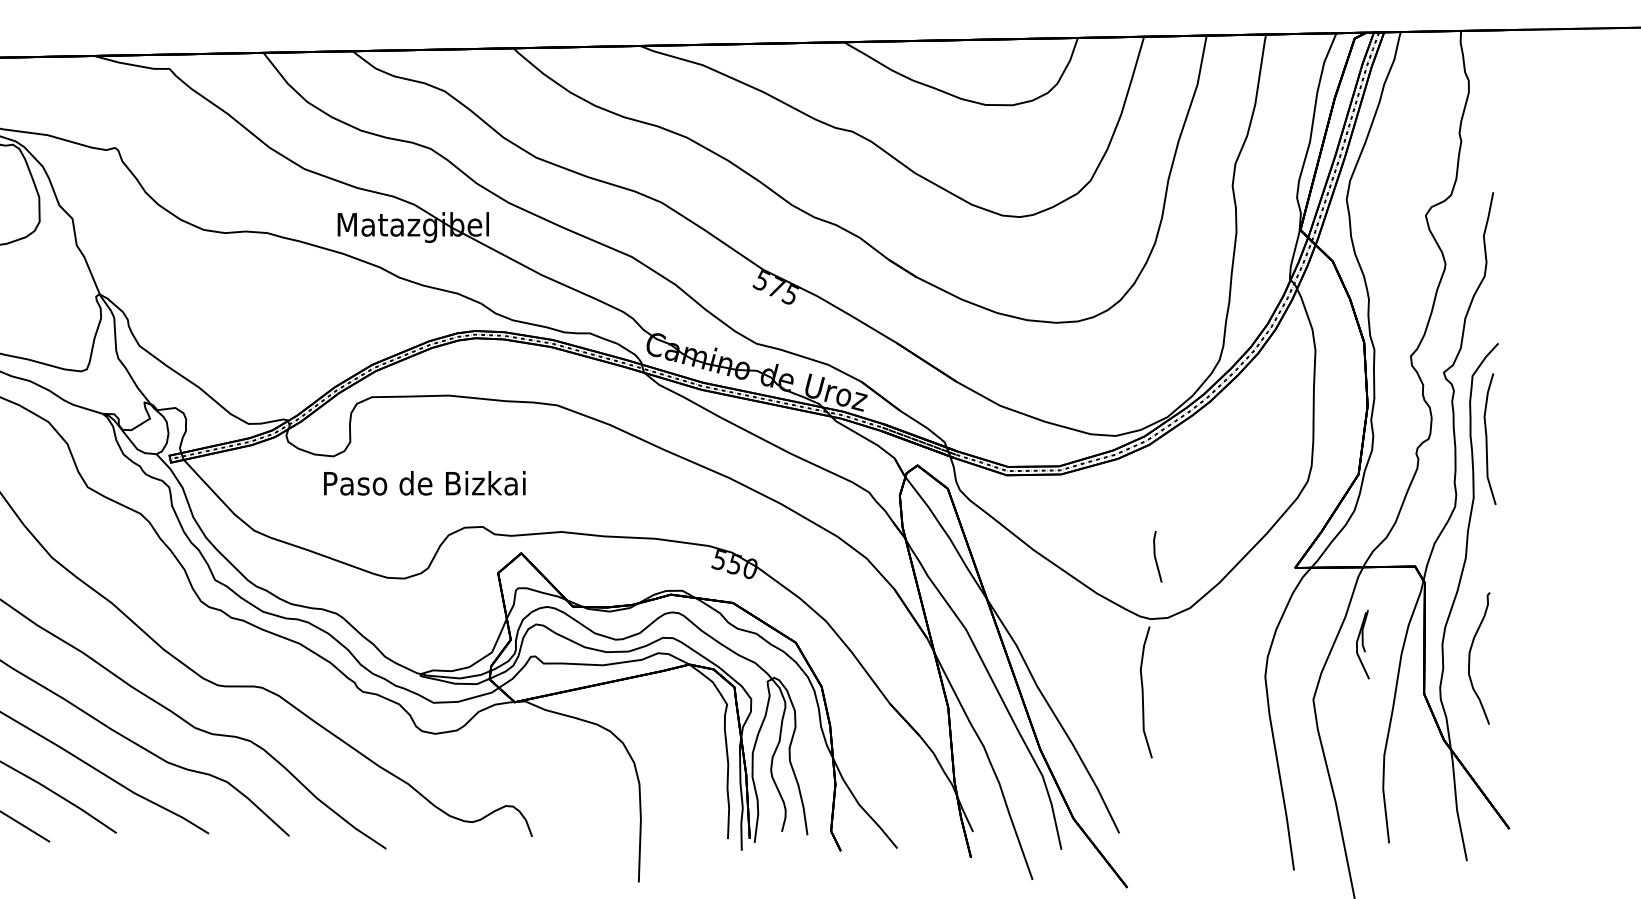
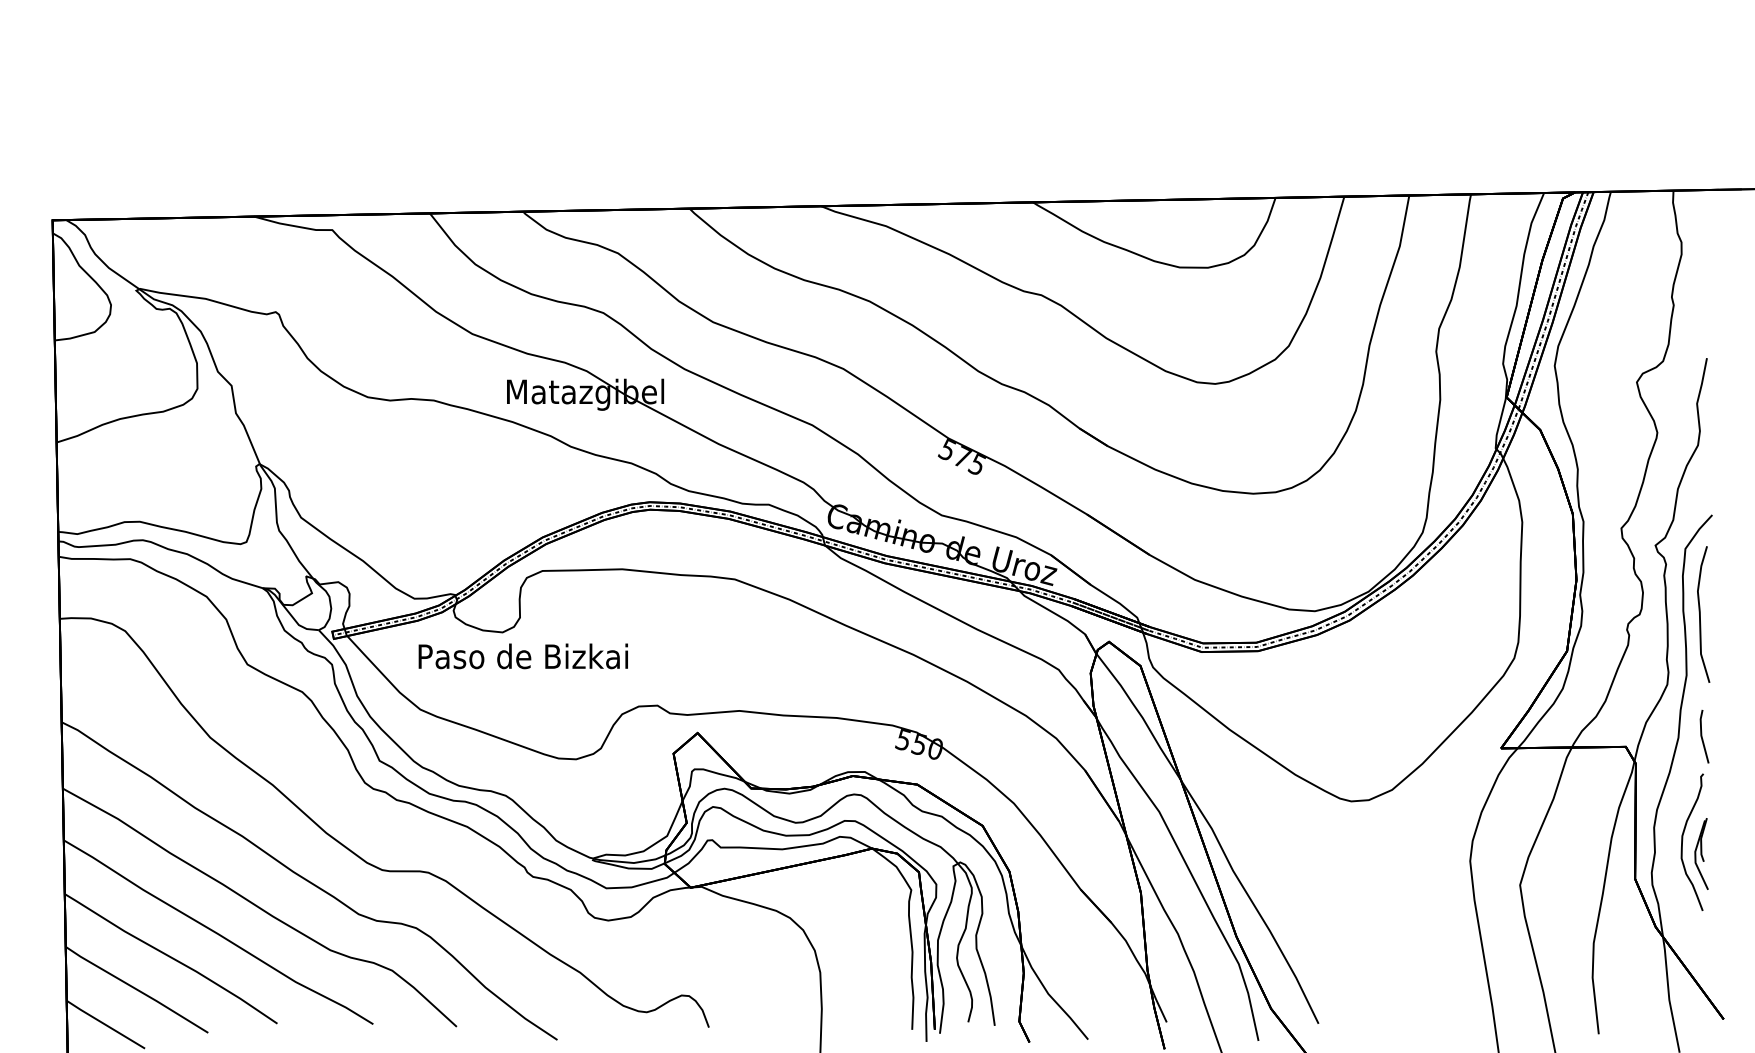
text: (423, 483) -> (522, 656), moved
line: (1155, 556) -> (1702, 736), moved
part: (1362, 644) -> (1701, 853), moved
curve: (1143, 692) -> (1343, 877), removed

